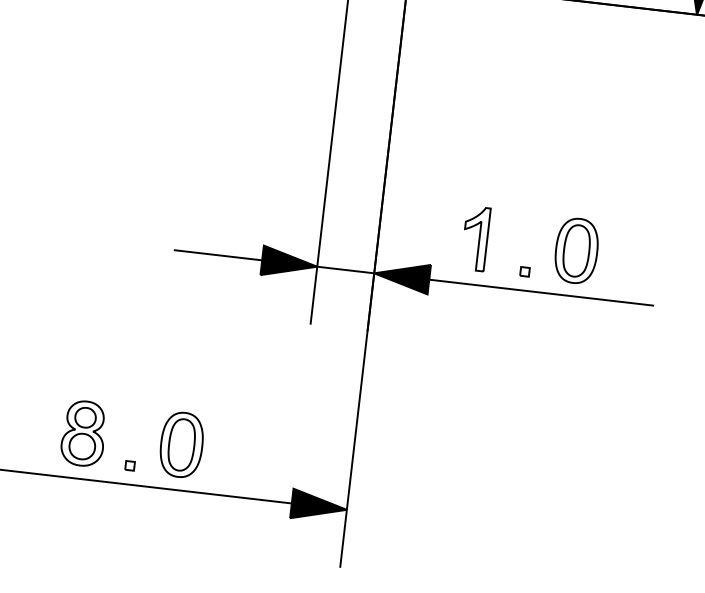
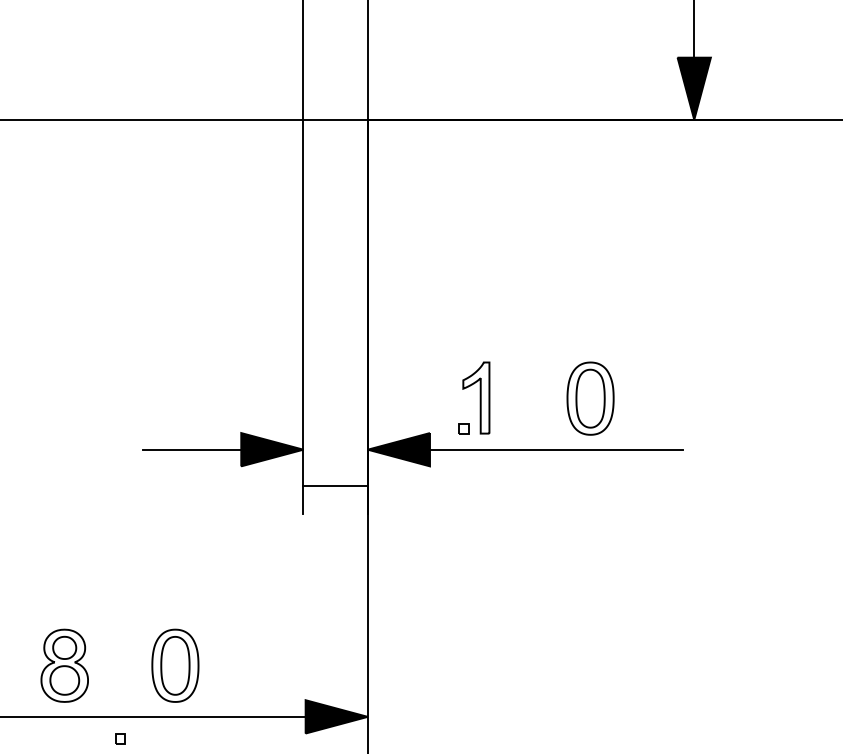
line: (345, 269) -> (335, 485), moved
part: (524, 271) -> (463, 428), moved
part: (130, 465) -> (120, 738), moved

